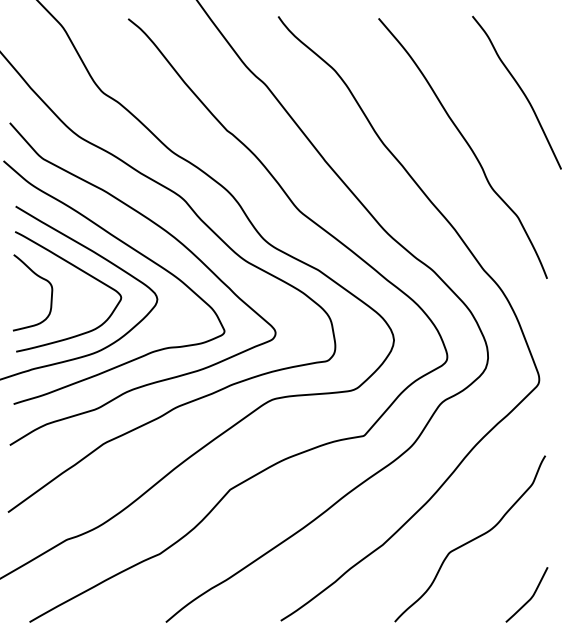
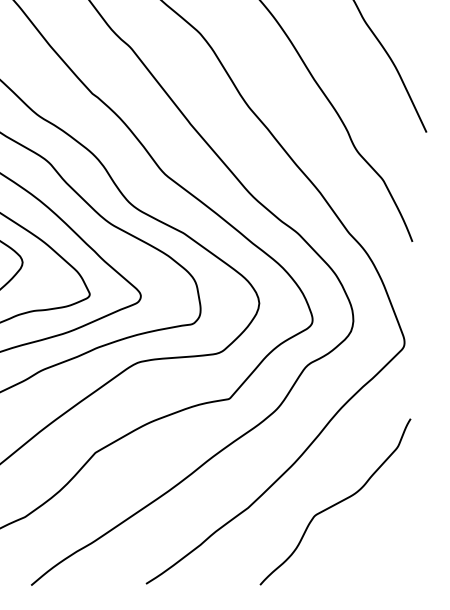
curve: (530, 597) -> (395, 560), removed

